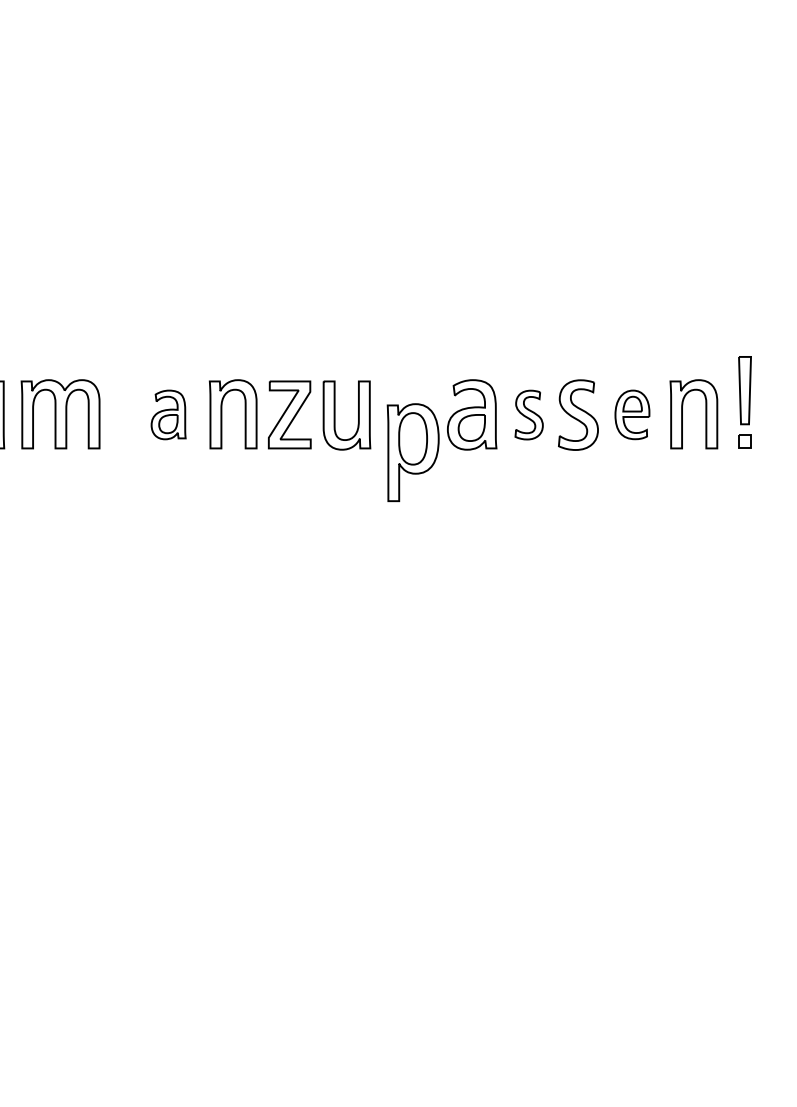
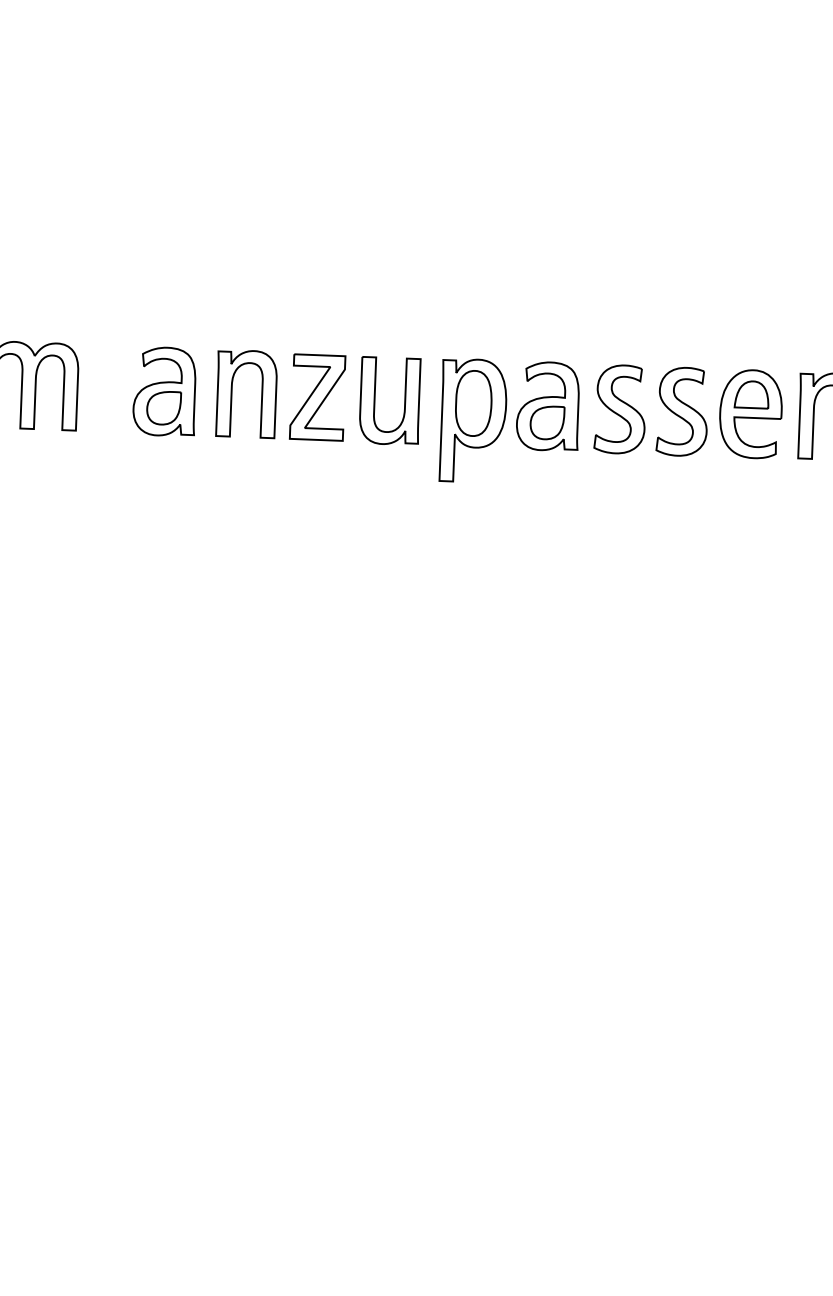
part: (168, 414) -> (164, 391), size x1.43
part: (528, 414) -> (619, 408), size x1.43
part: (632, 414) -> (750, 413), size x1.43
part: (412, 452) -> (472, 420), moved

